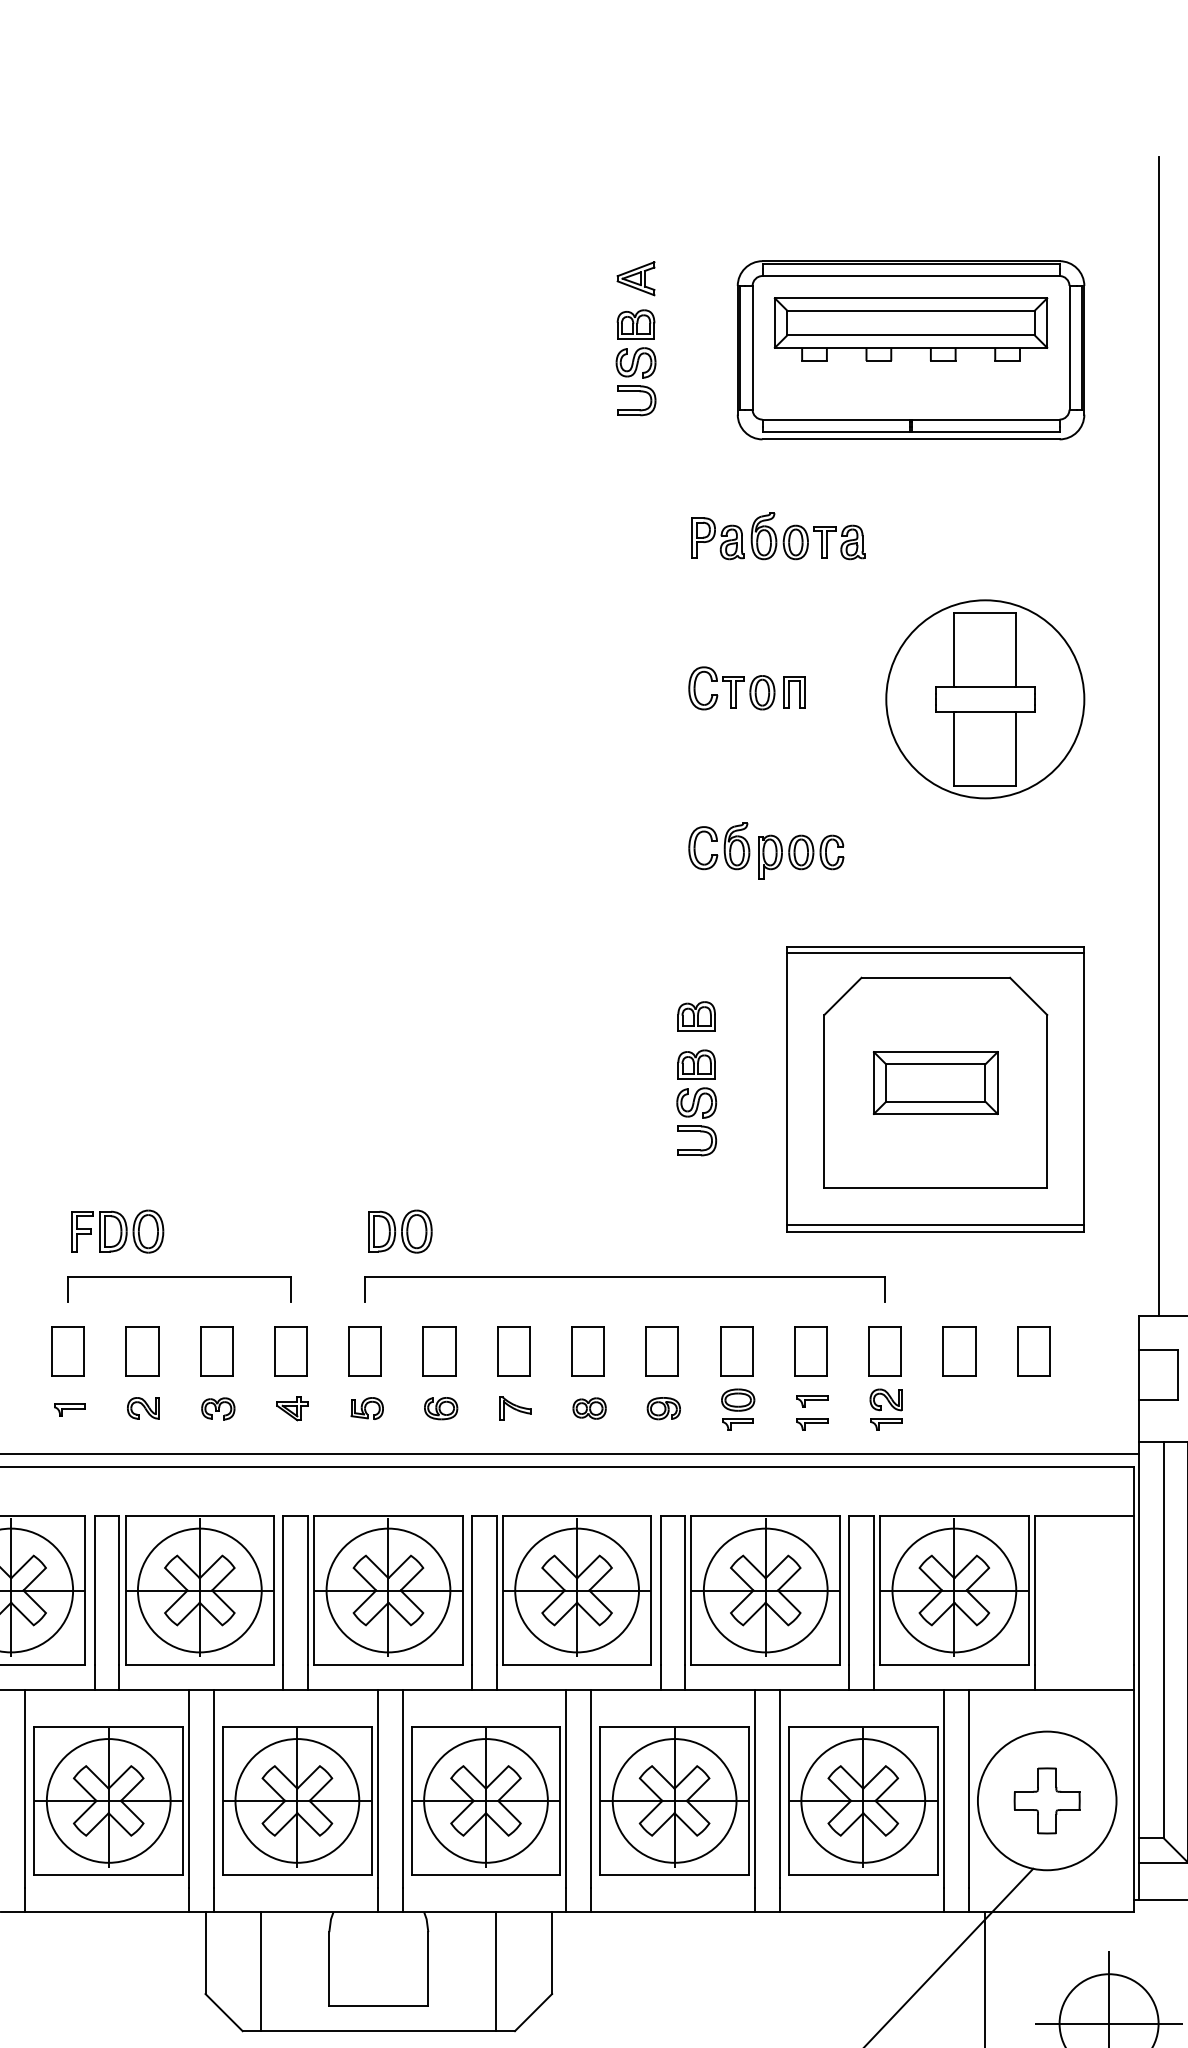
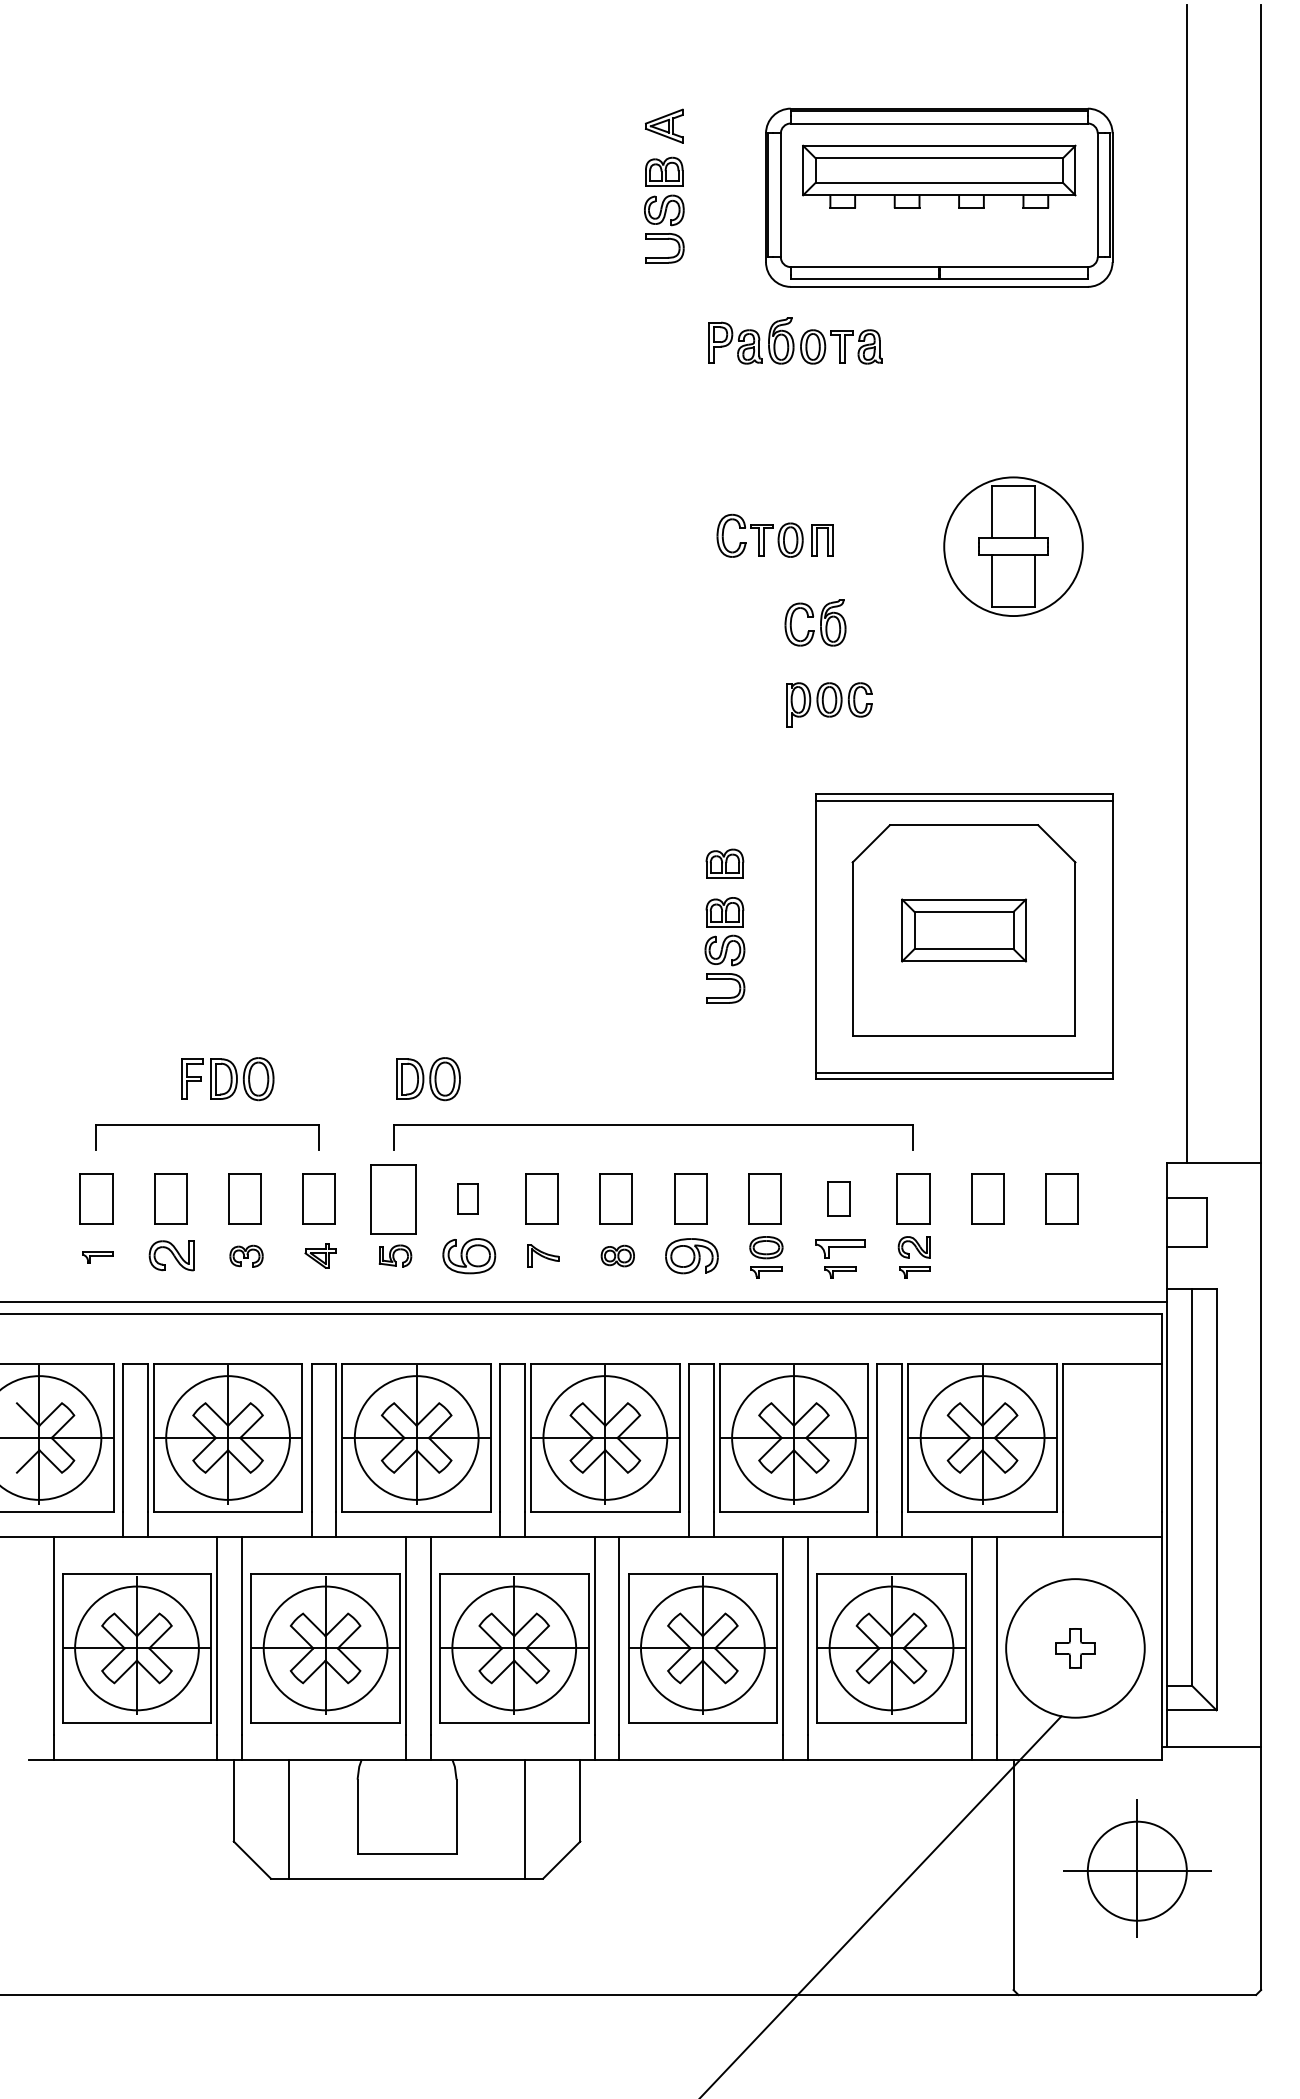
part: (778, 536) -> (795, 340), moved
part: (985, 699) -> (1013, 546), size x0.7
part: (719, 846) -> (815, 622), moved
part: (117, 1232) -> (227, 1079), moved
part: (365, 1351) -> (393, 1198), size x1.4
part: (439, 1351) -> (467, 1198), size x0.6
part: (810, 1351) -> (838, 1198), size x0.7
part: (812, 1402) -> (840, 1249), size x1.6
part: (143, 1408) -> (171, 1255), size x1.4
part: (441, 1408) -> (469, 1255), size x1.6
part: (664, 1408) -> (692, 1255), size x1.6
part: (1047, 1801) -> (1075, 1648), size x0.6

